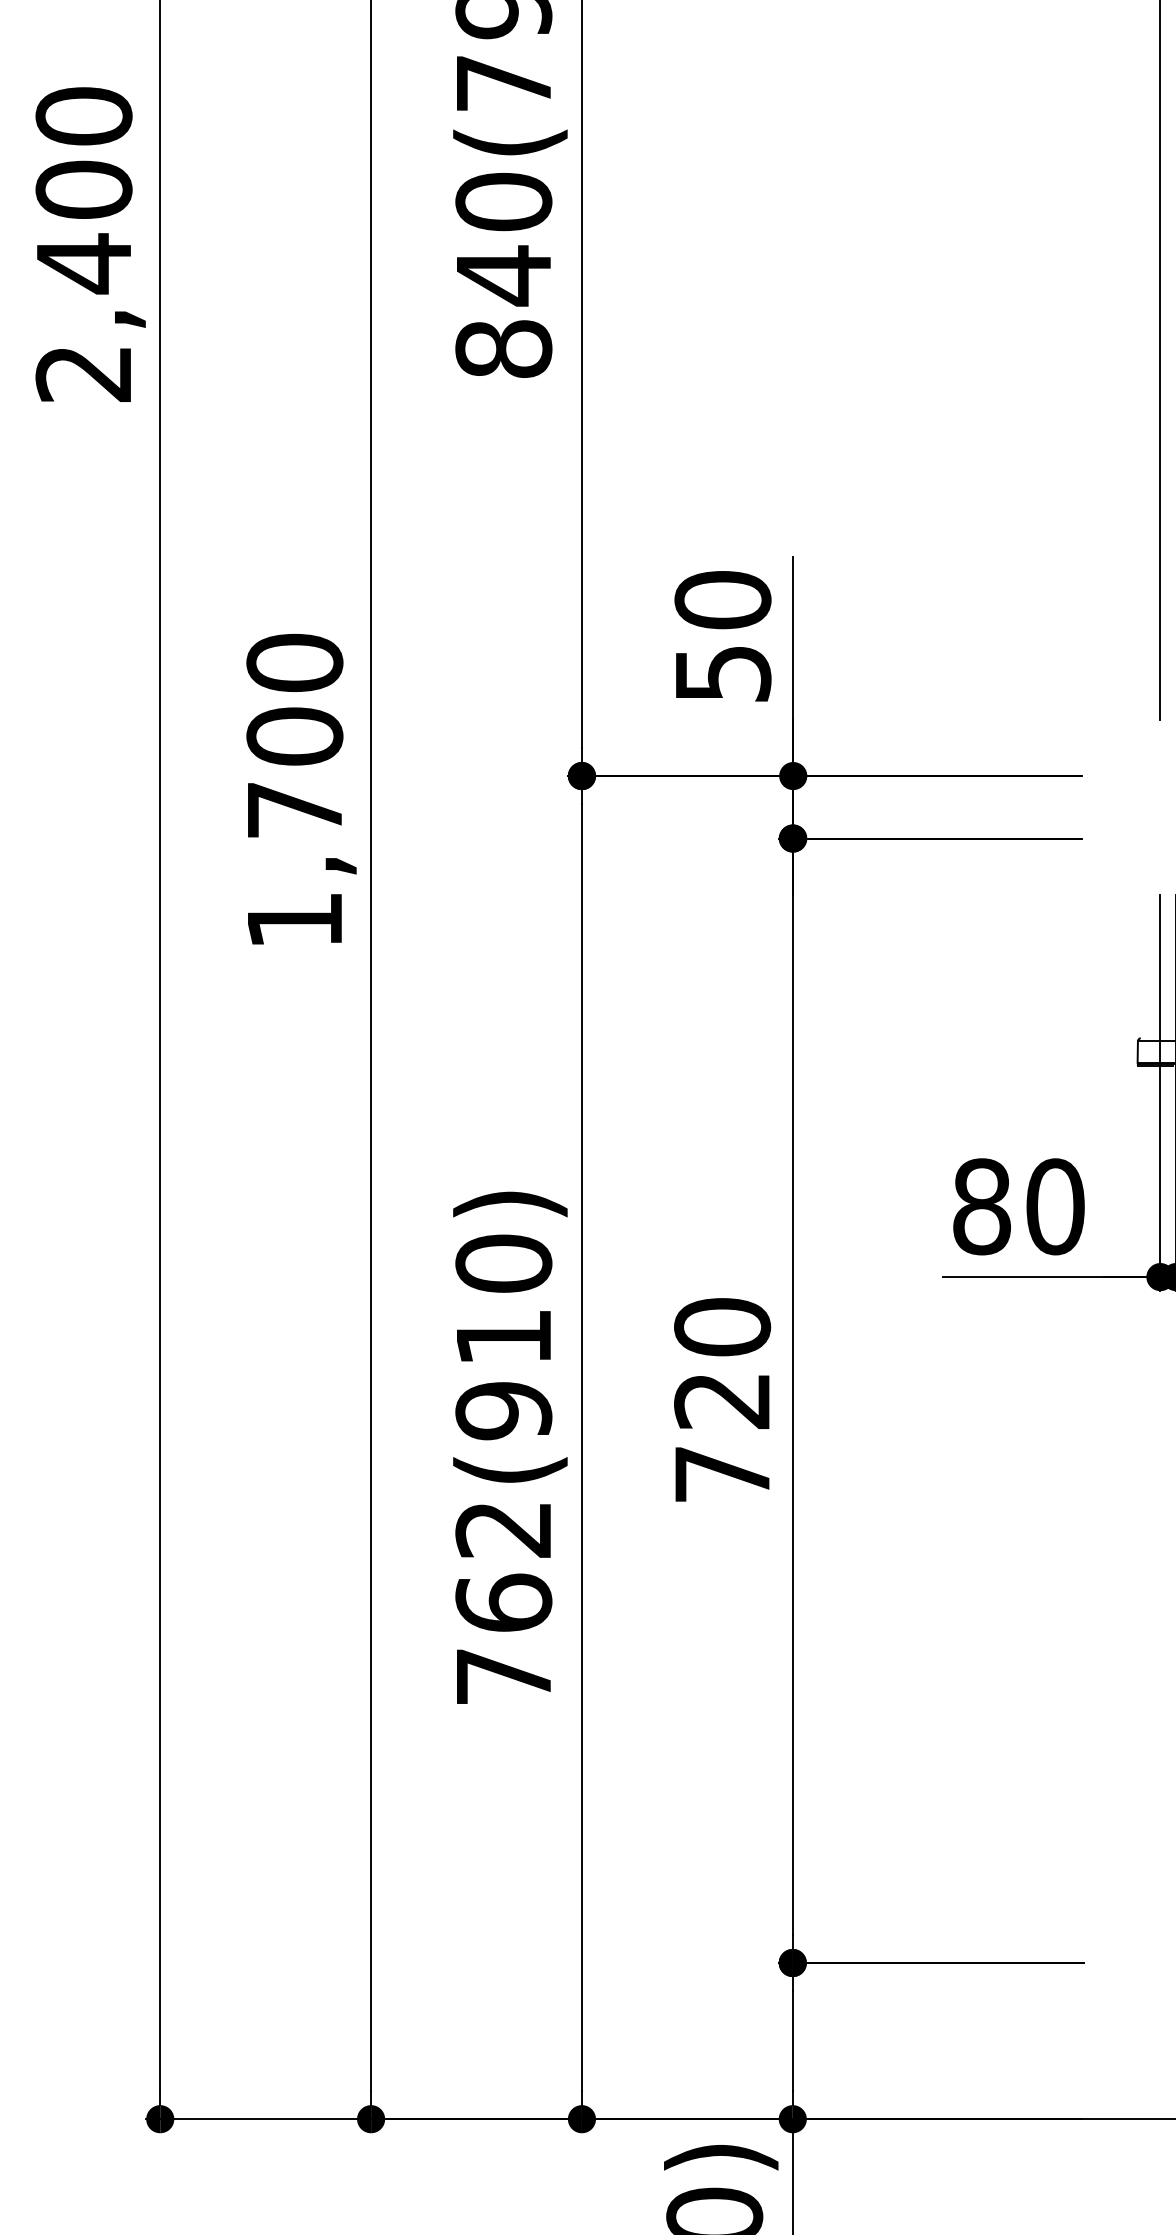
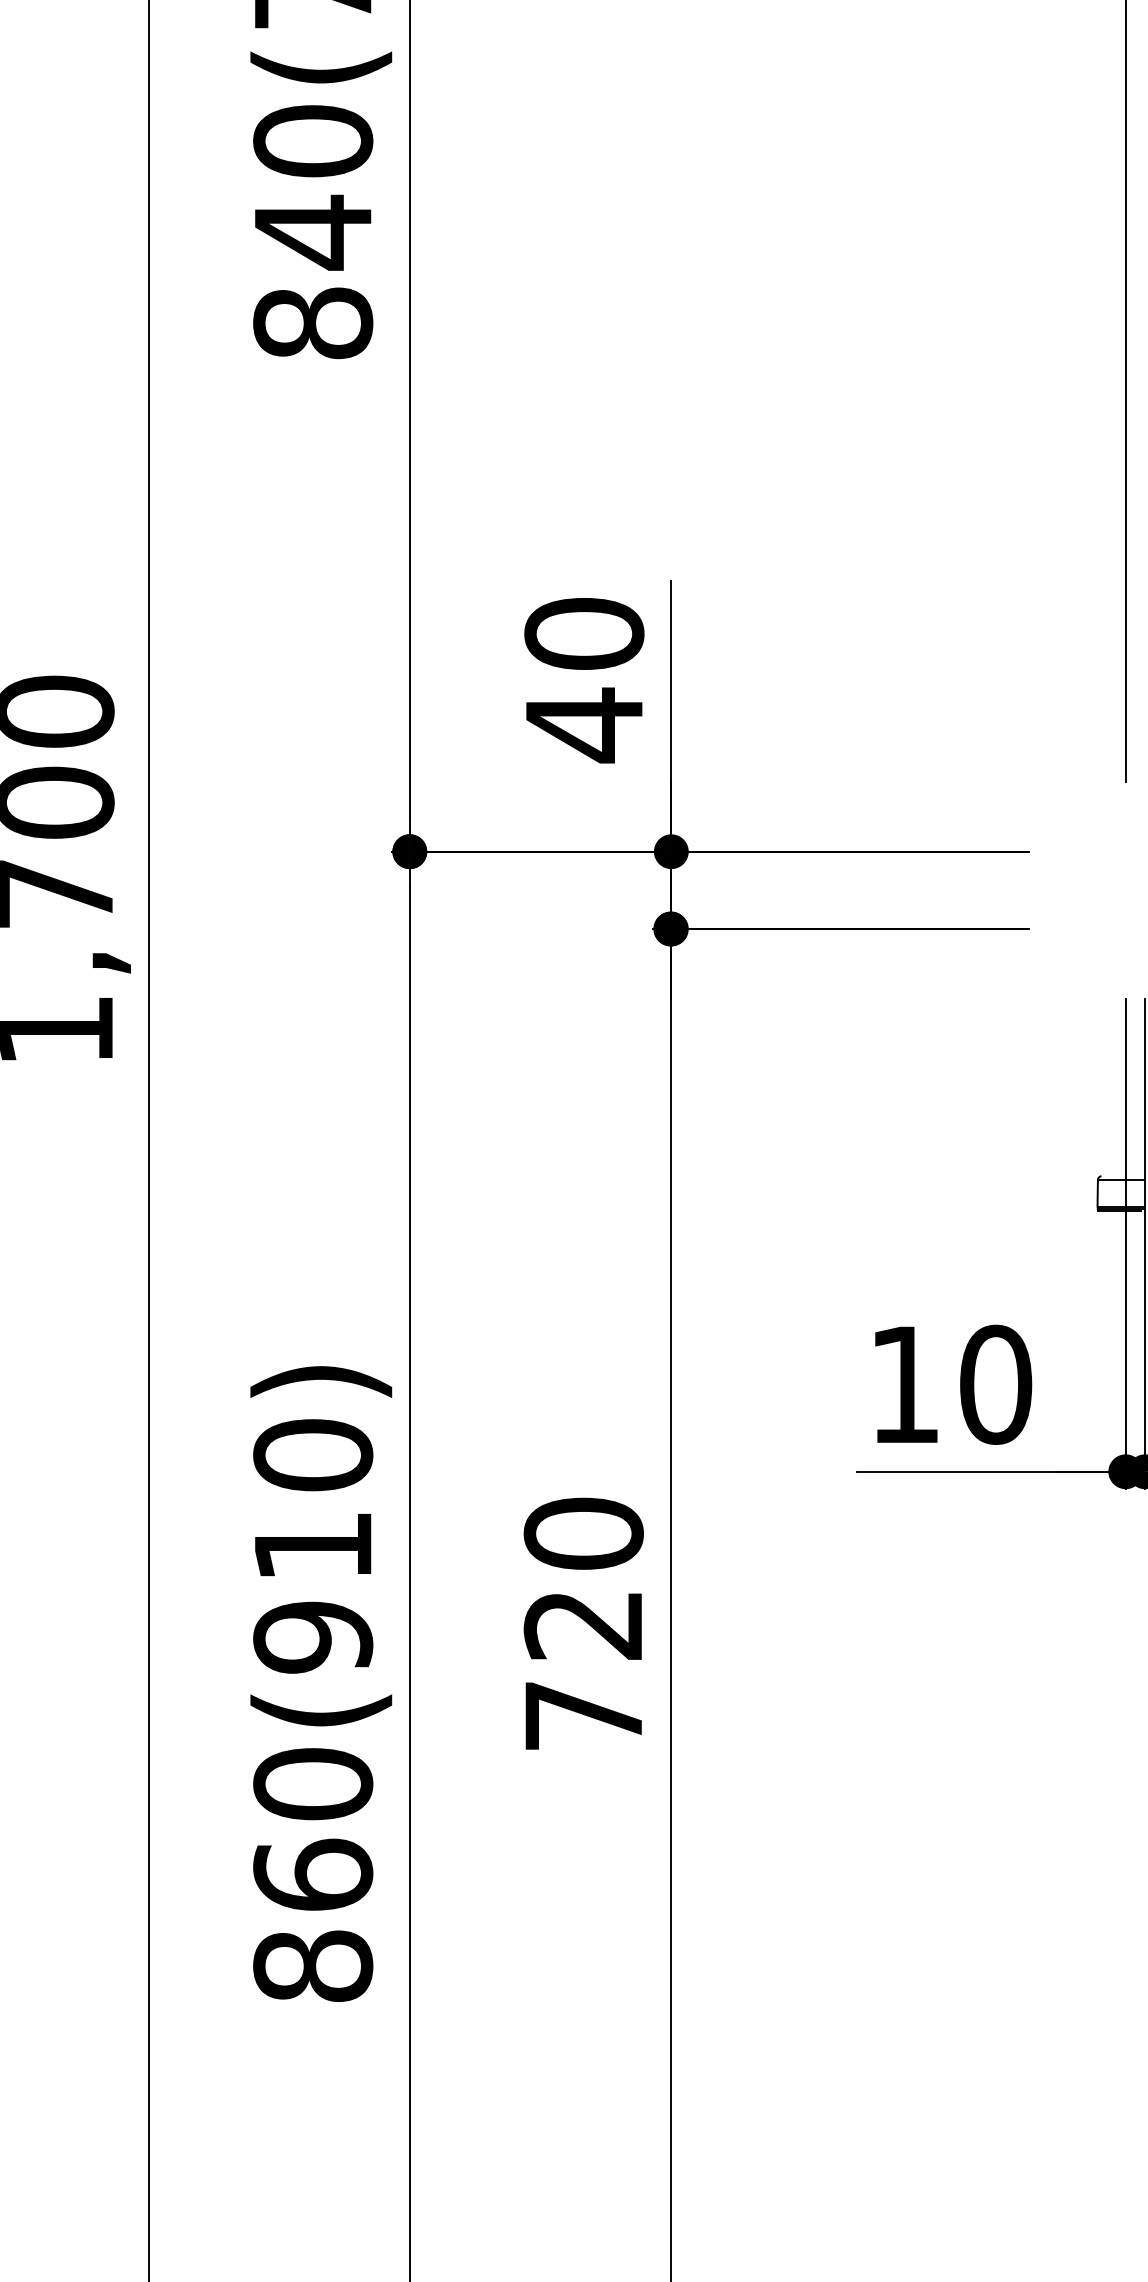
text: (723, 673) -> (585, 724), 50 -> 40
text: (981, 1206) -> (904, 1384), 80 -> 10
text: (503, 1602) -> (312, 1874), 762(910) -> 860(910)

